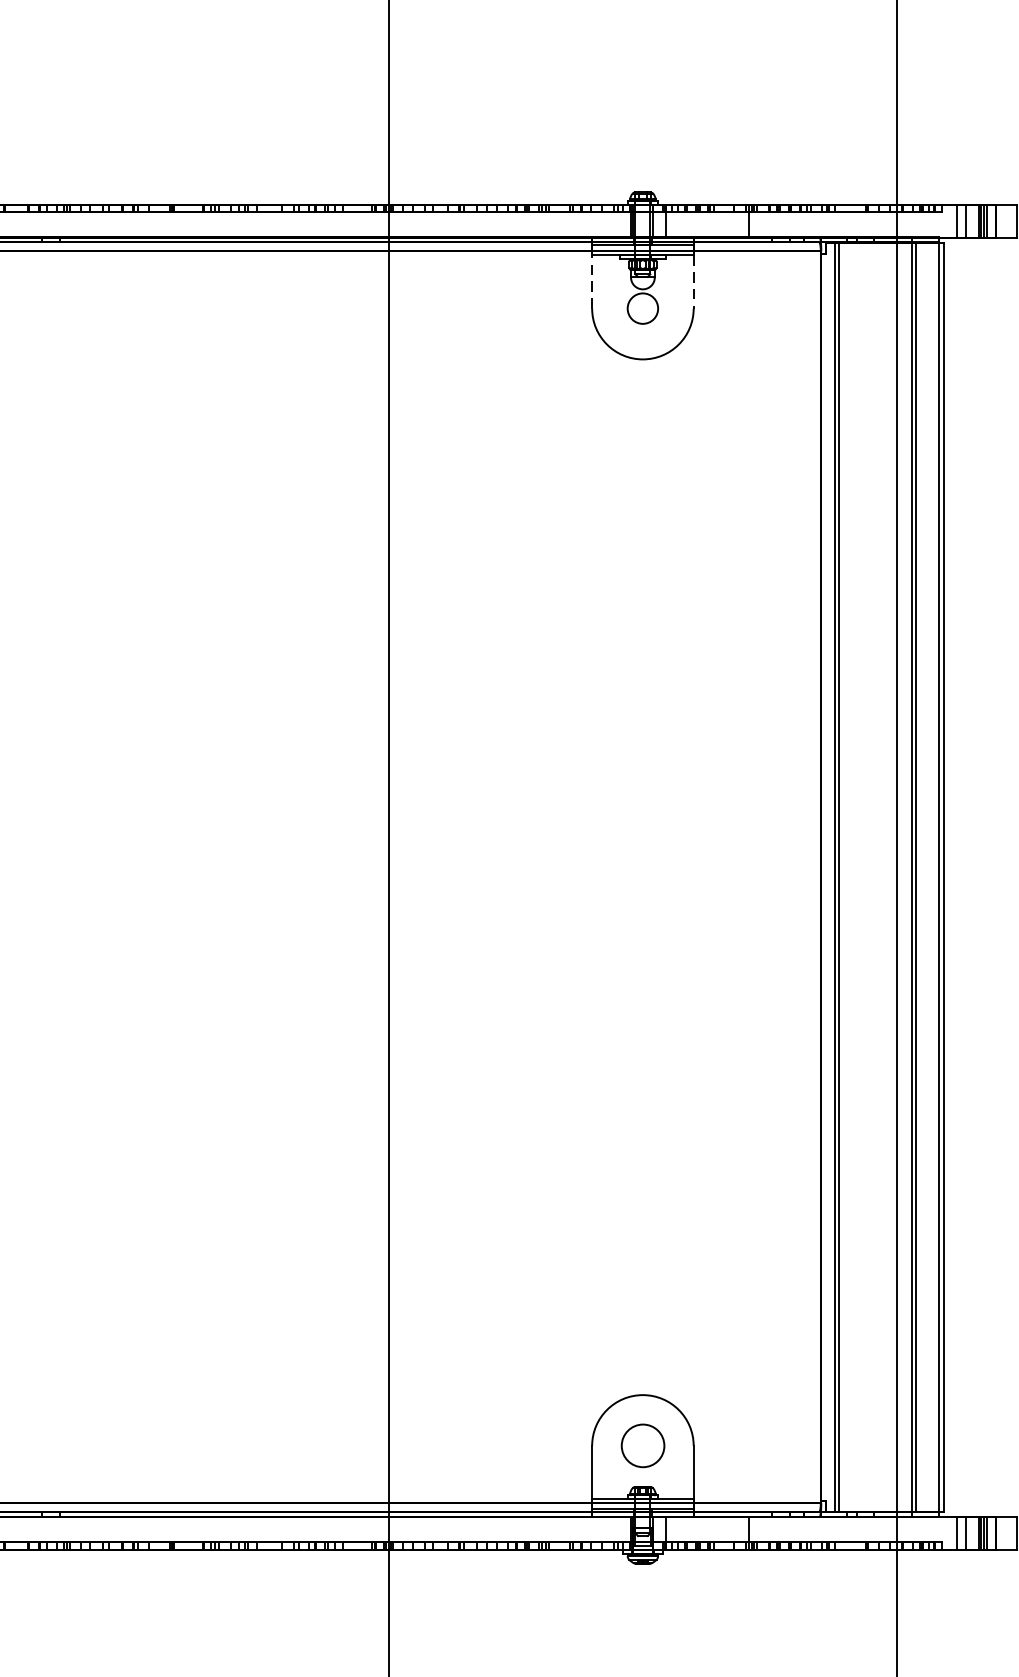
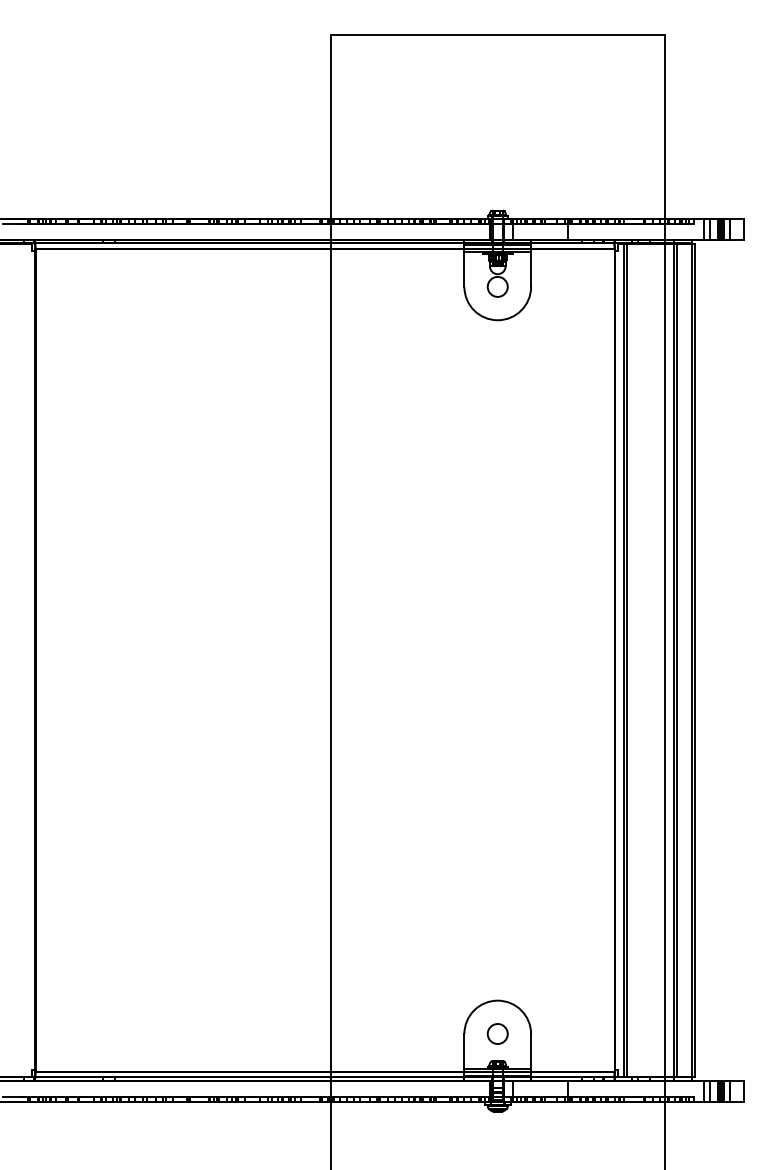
line: (592, 282) -> (464, 269), dashed -> solid
line: (694, 282) -> (531, 269), dashed -> solid
circle: (642, 1445) -> (497, 1033), size x0.71

